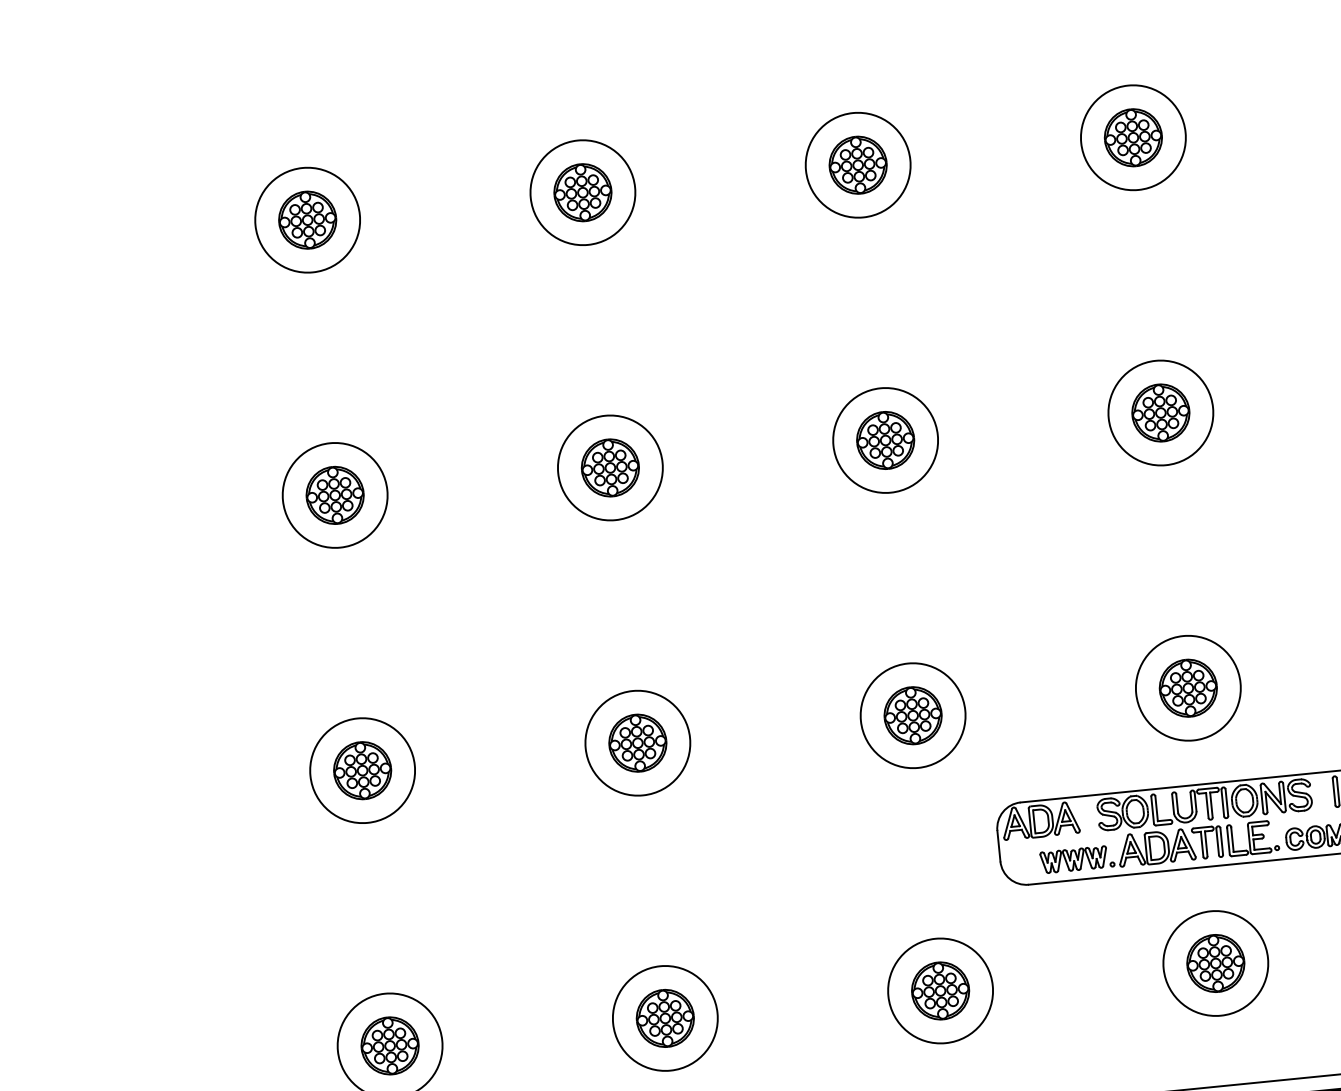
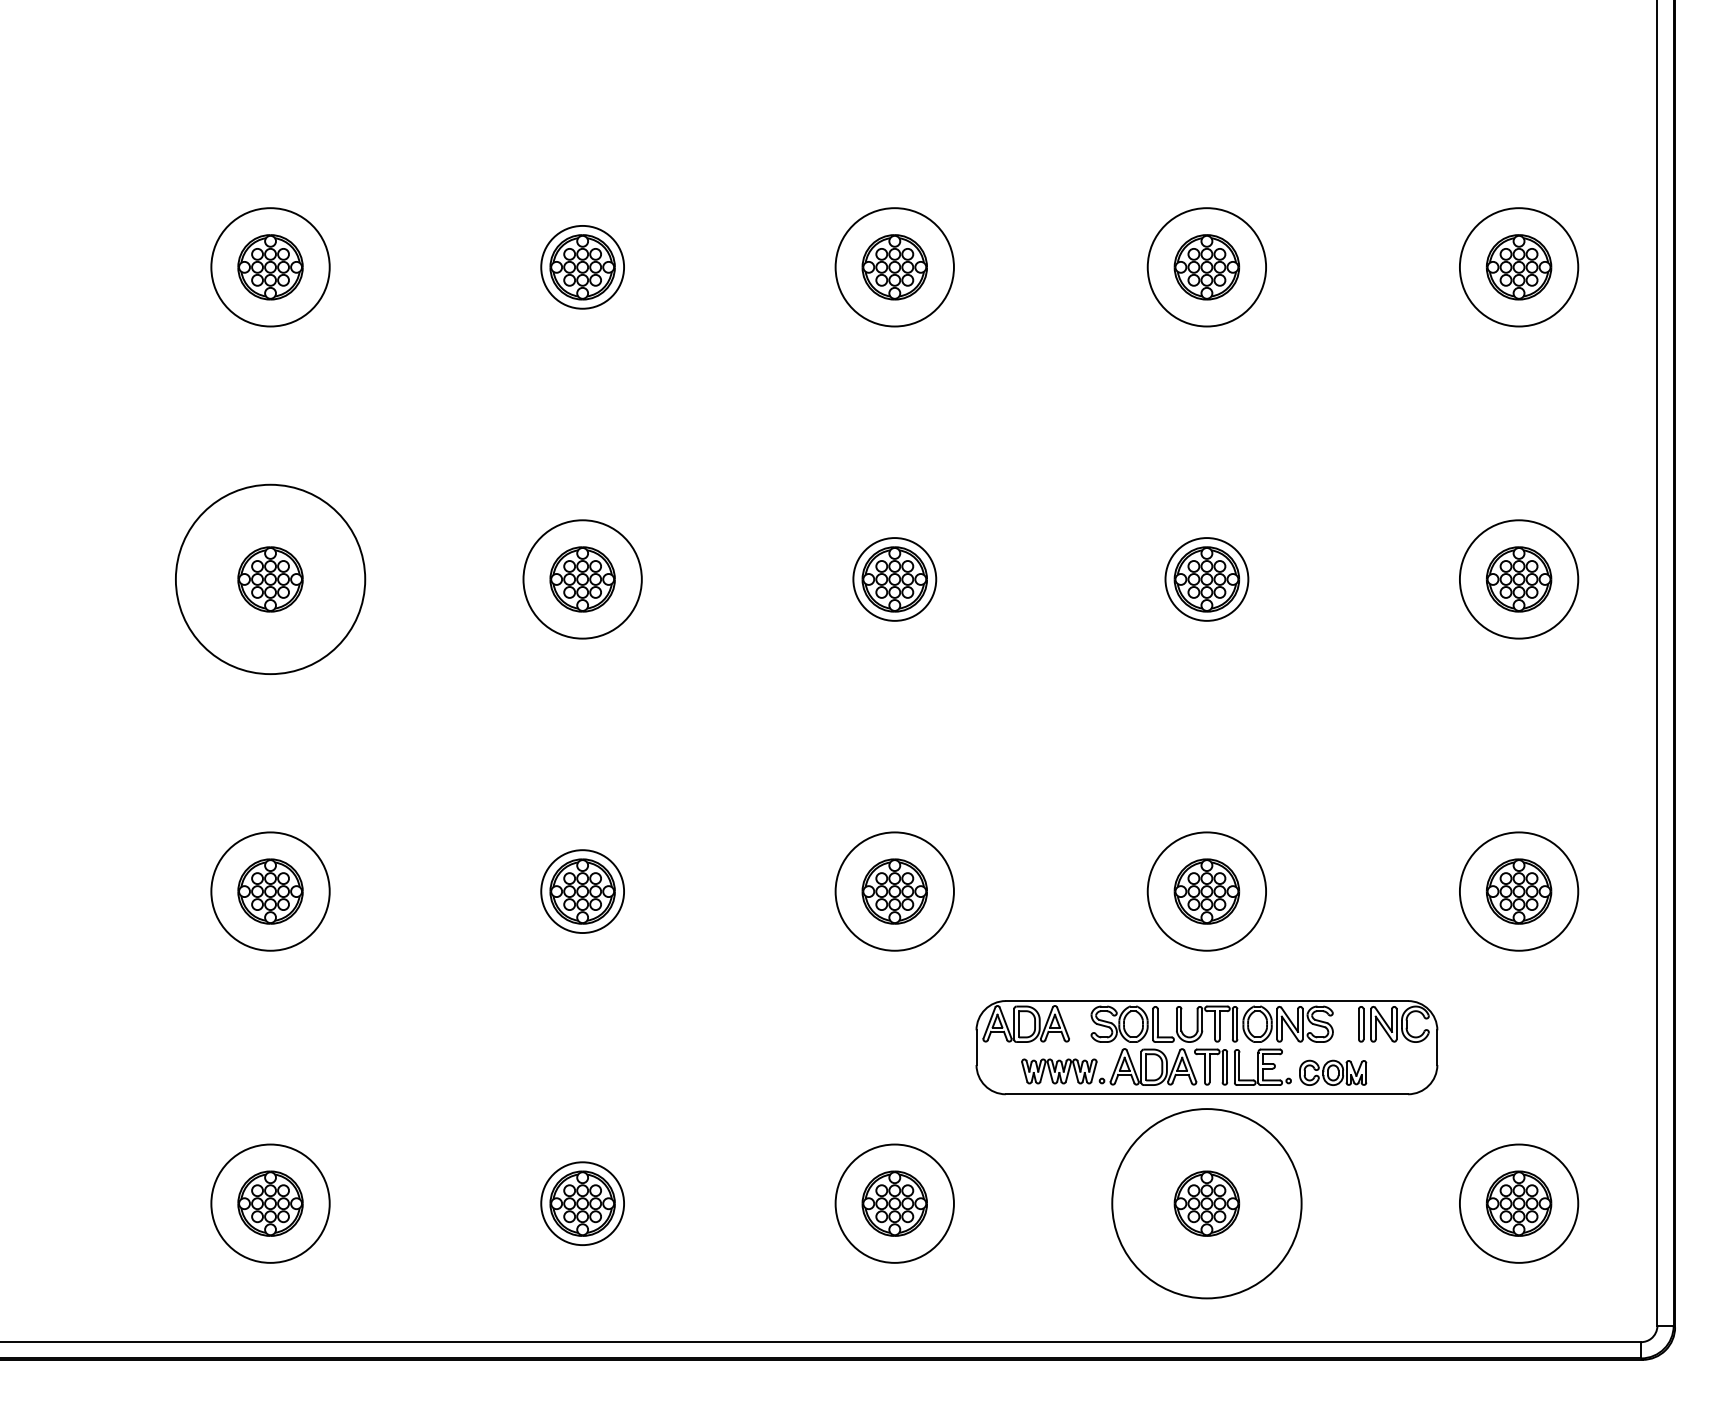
circle: (582, 192) -> (582, 267), size x0.7
circle: (1160, 413) -> (1206, 579), size x0.7
circle: (885, 440) -> (894, 579), size x0.7
circle: (335, 495) -> (270, 579), size x1.6
circle: (637, 743) -> (582, 891), size x0.7
circle: (1215, 963) -> (1206, 1203), size x1.6
circle: (665, 1018) -> (582, 1203), size x0.7

